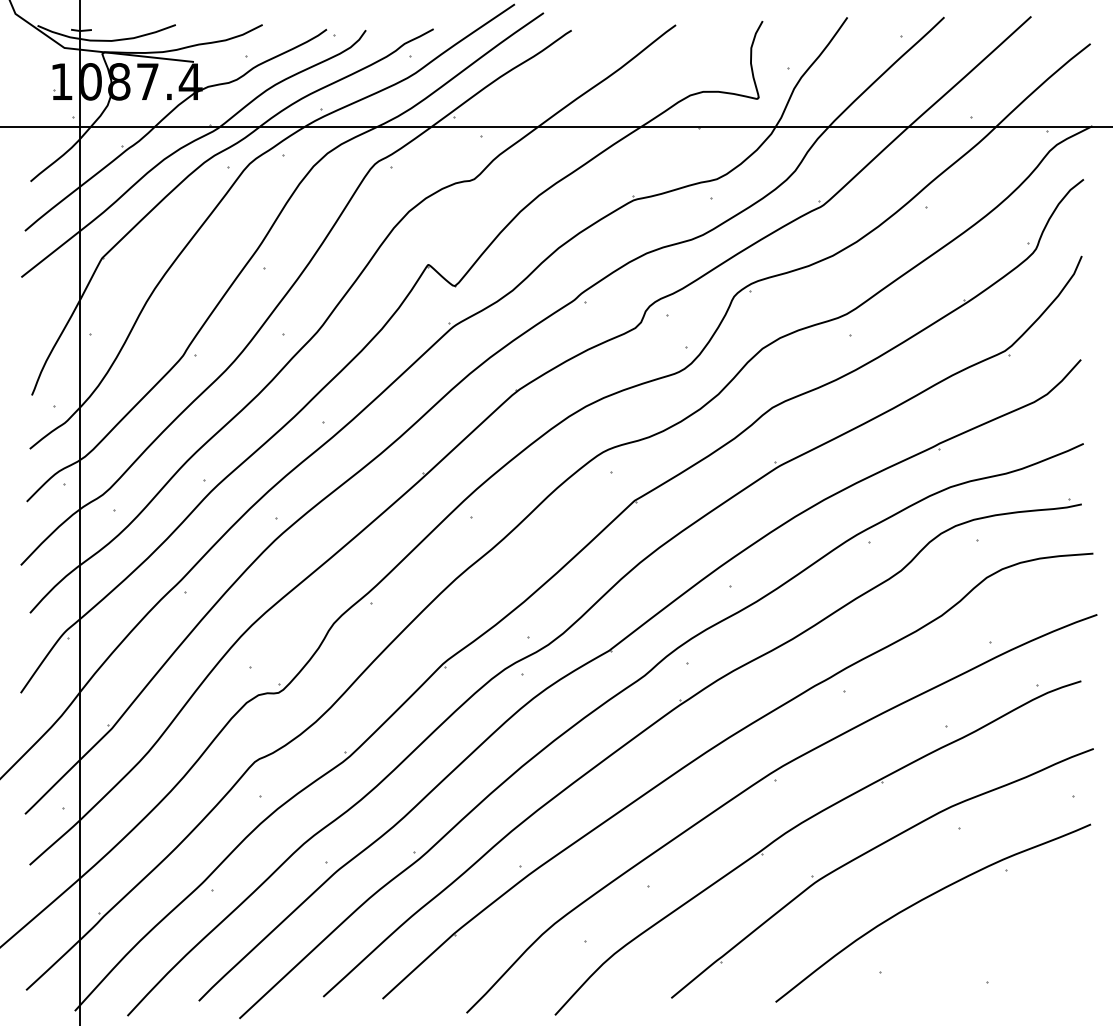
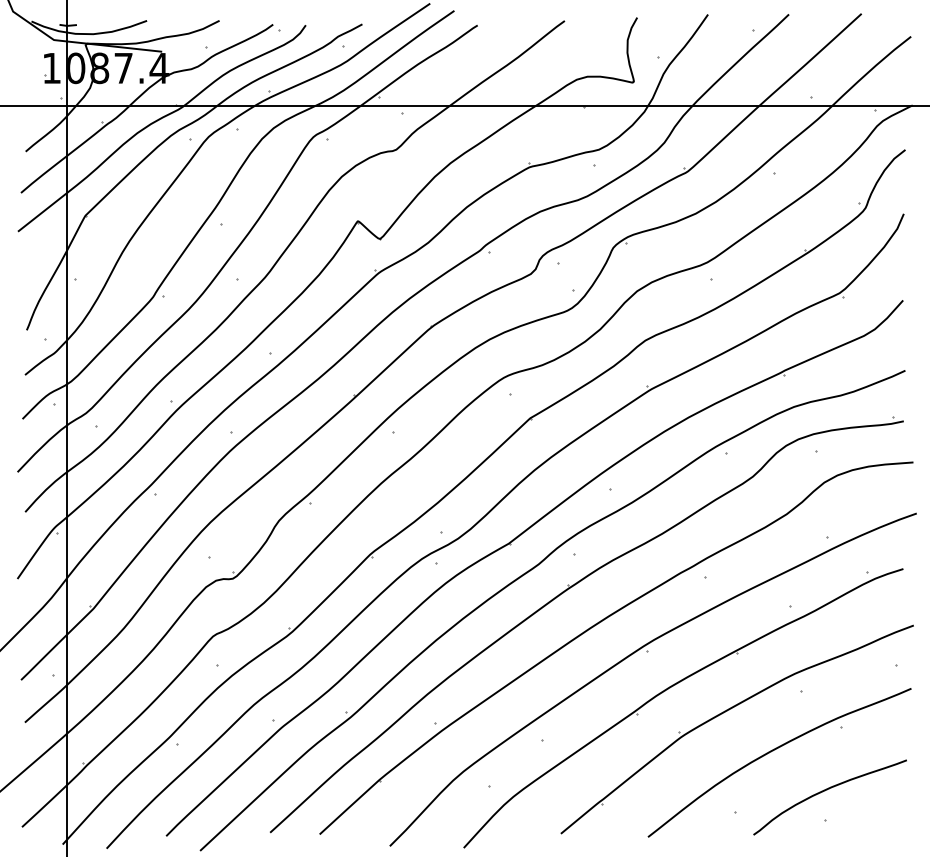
curve: (989, 946) -> (826, 790), added

